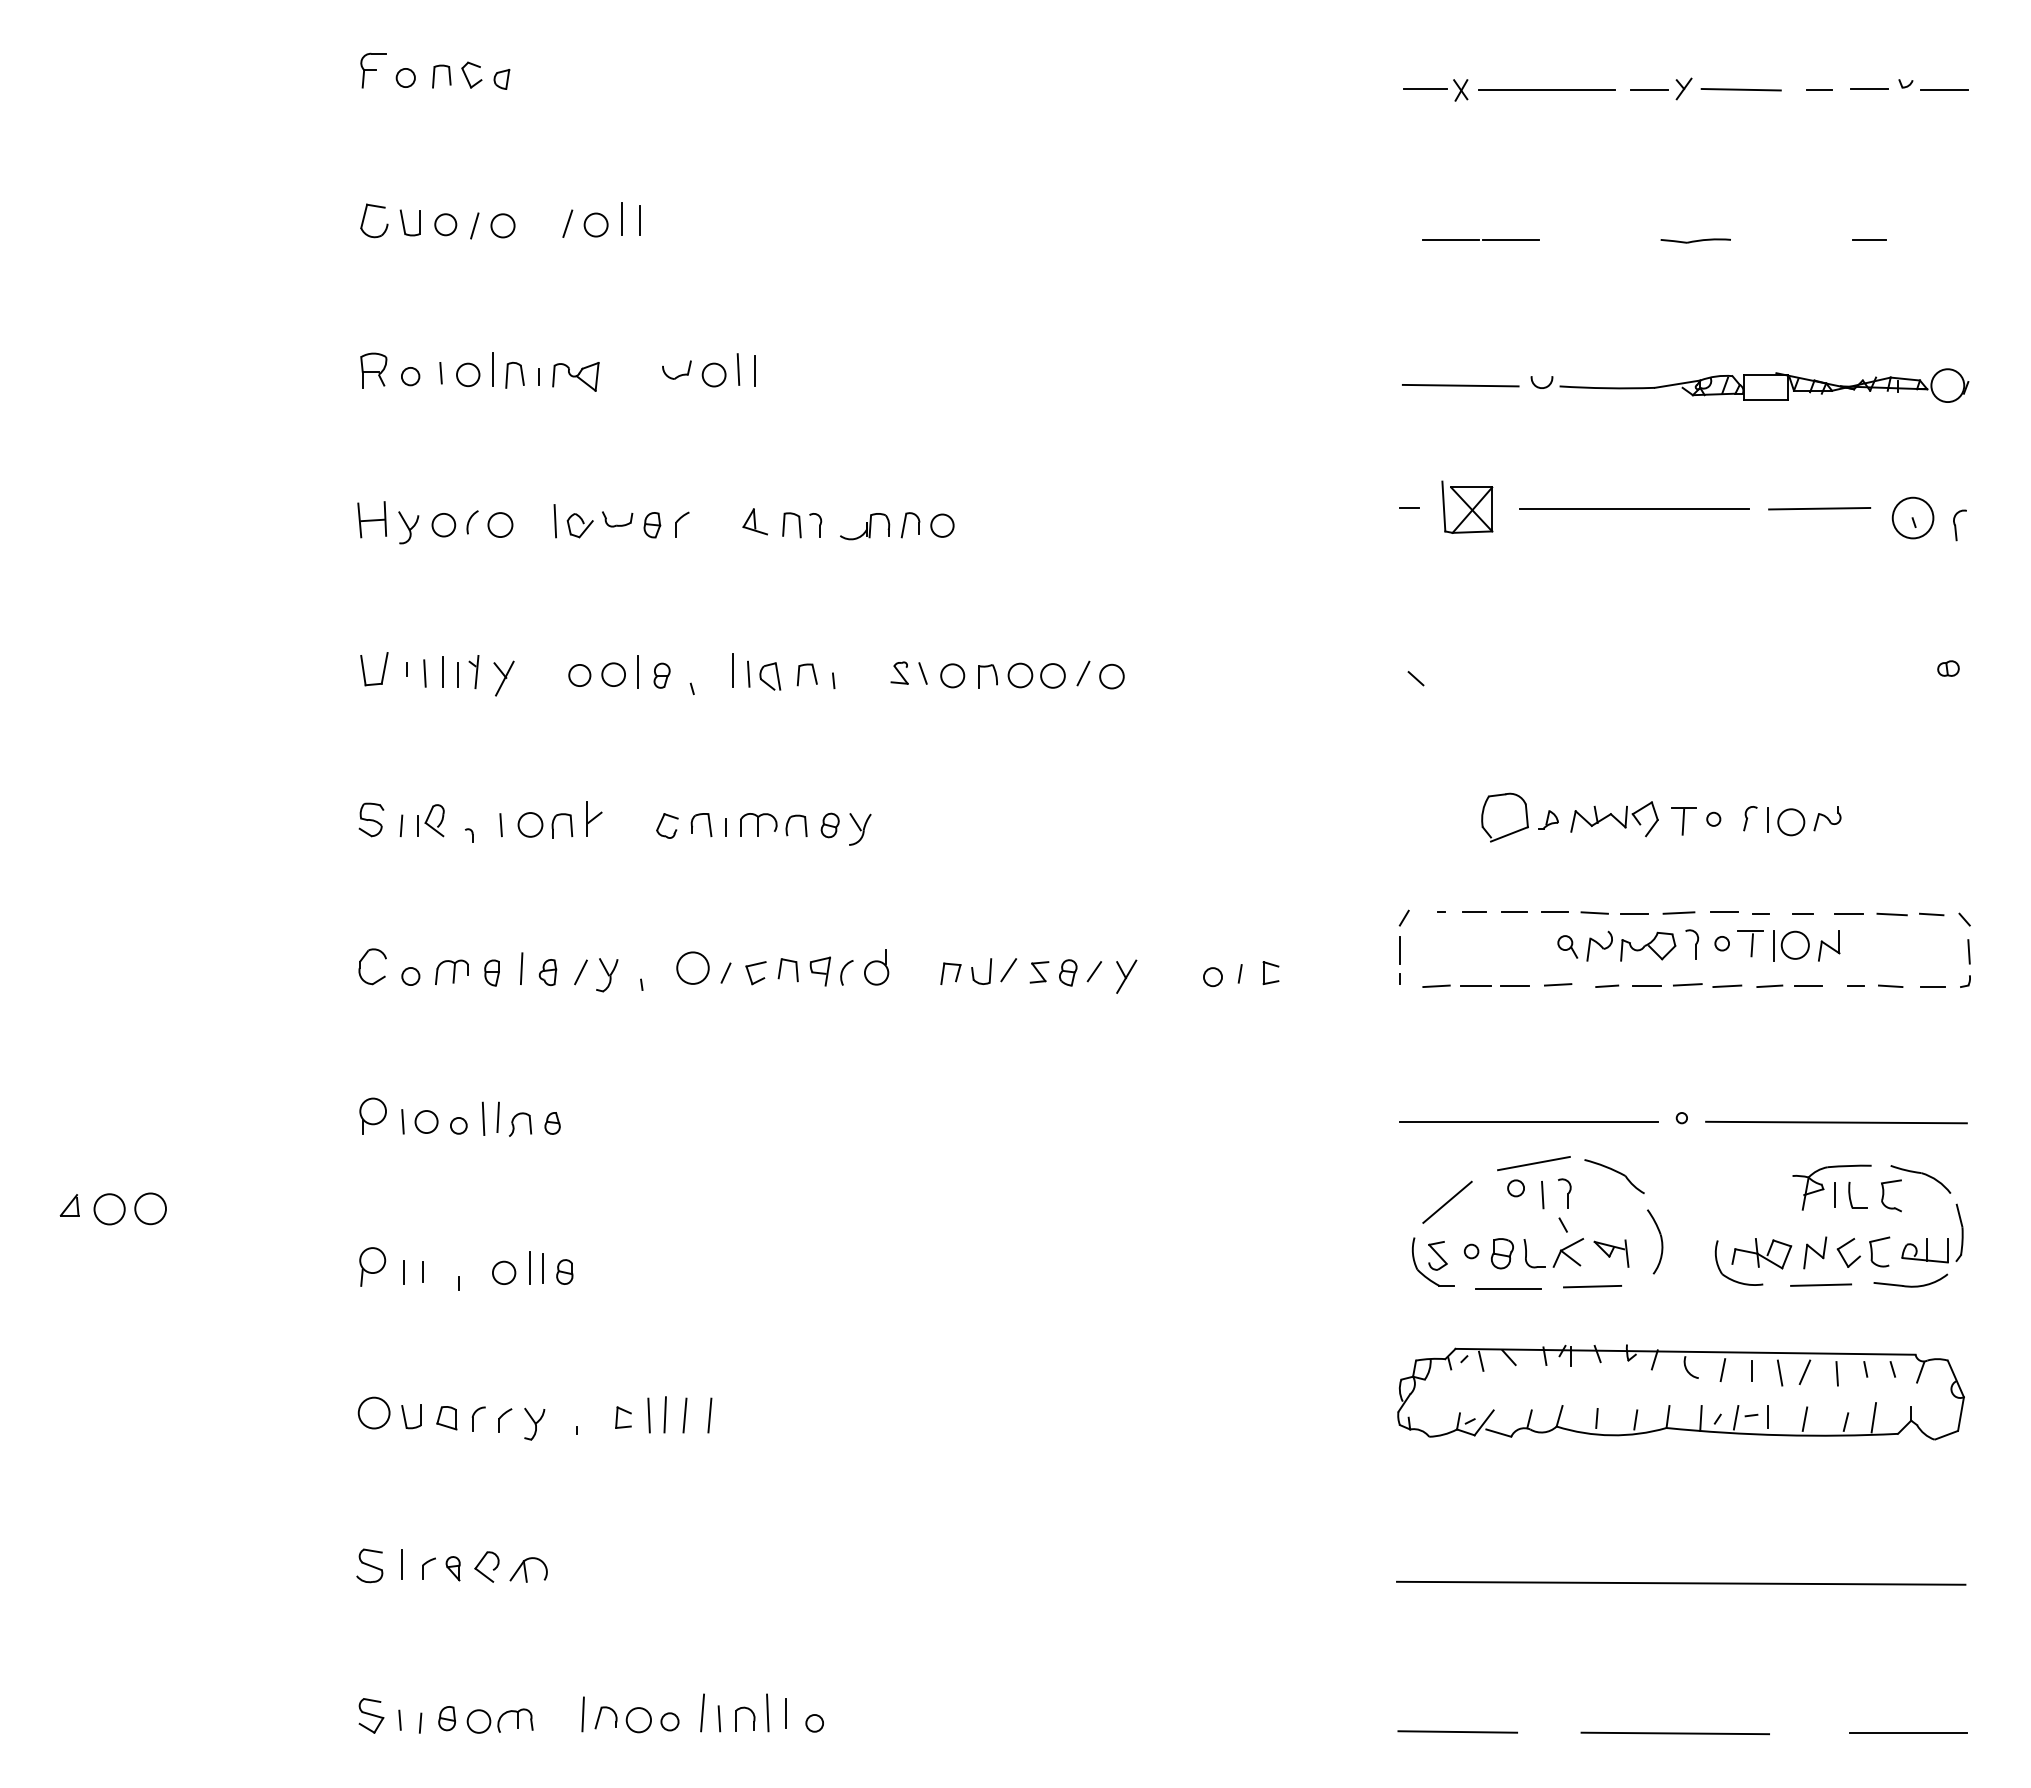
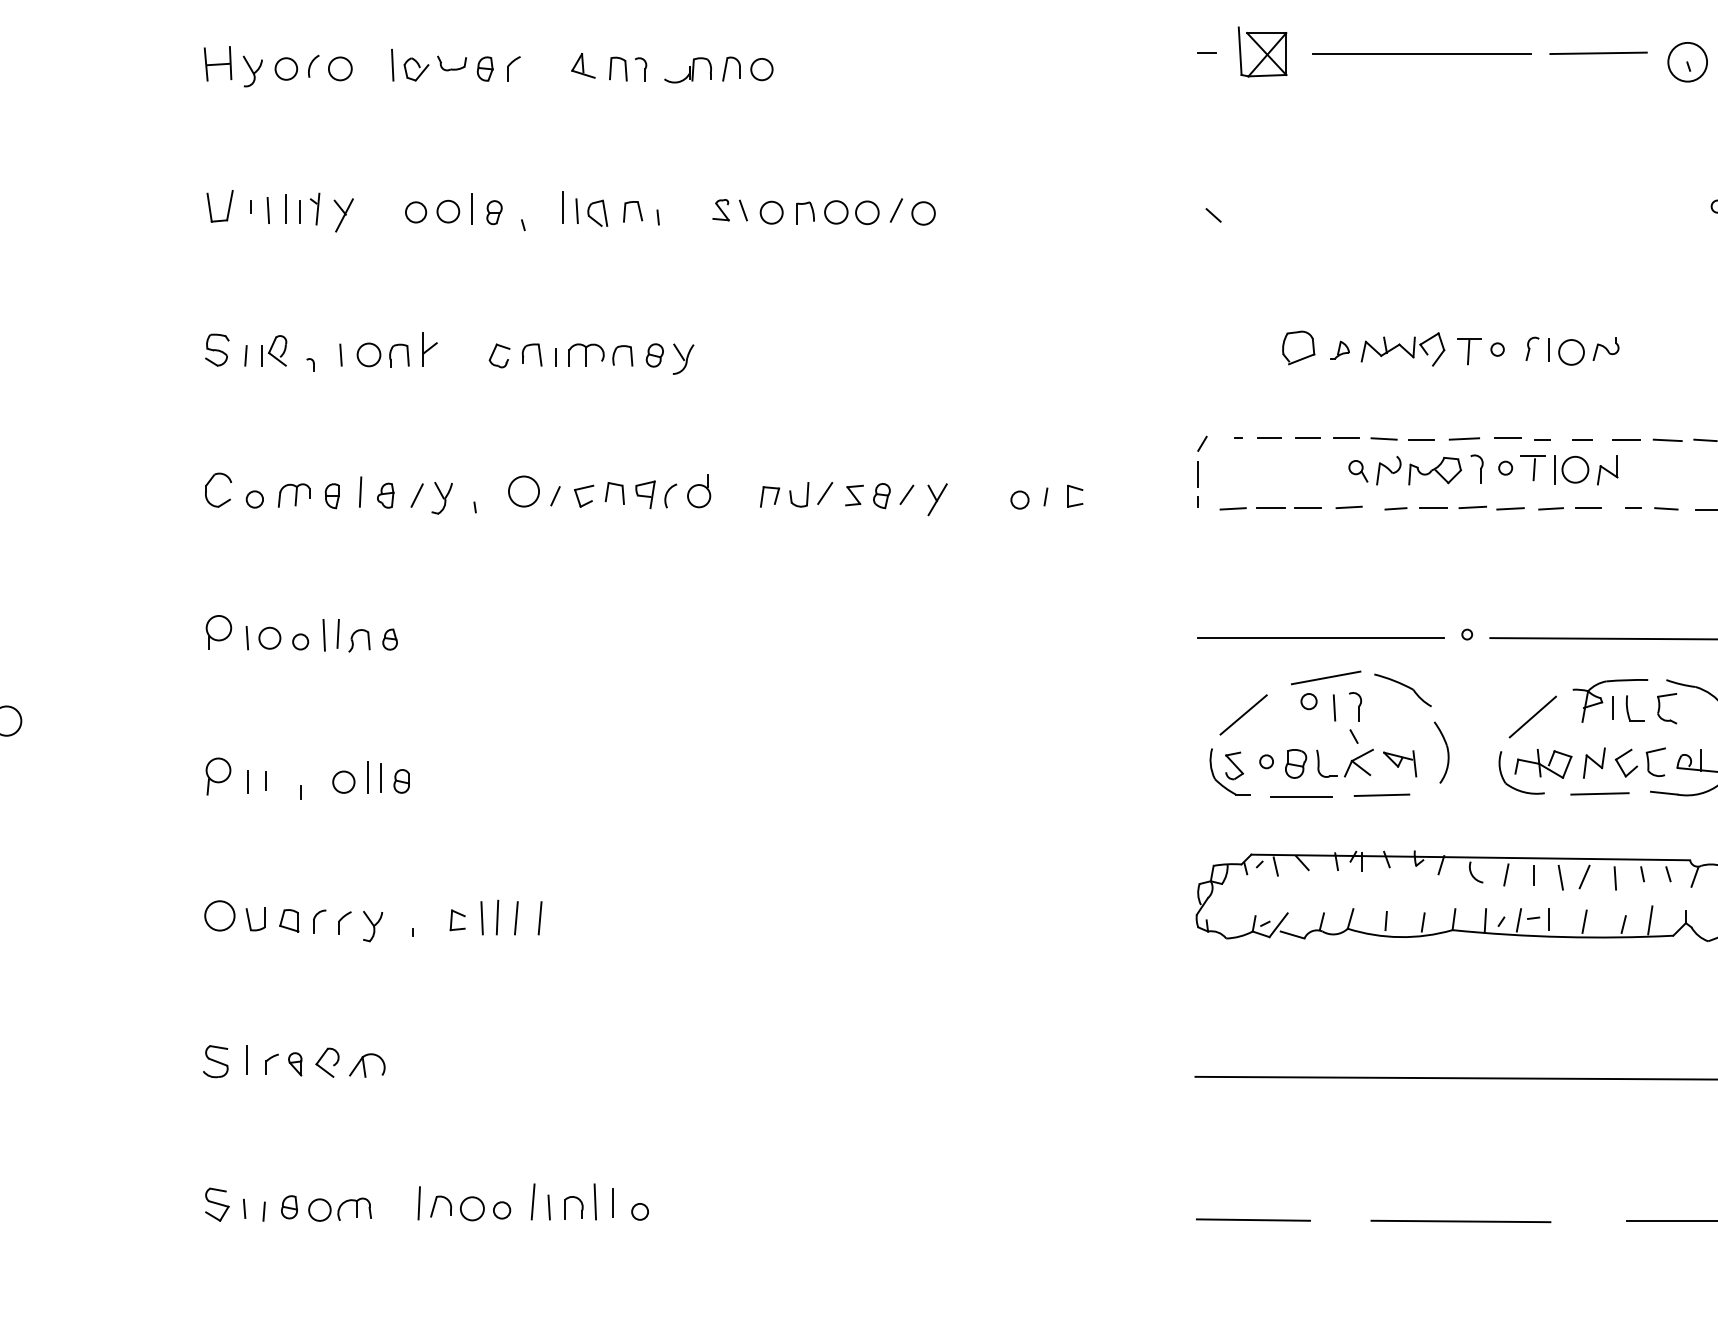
part: (1505, 817) -> (1298, 347), size x0.71
line: (1750, 1204) -> (1532, 716), added

